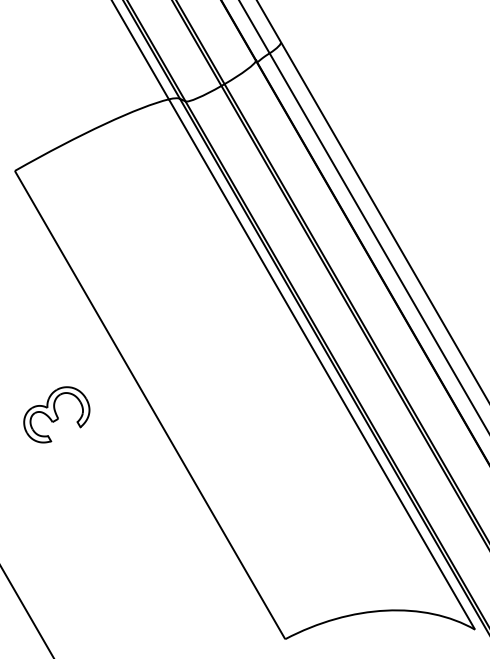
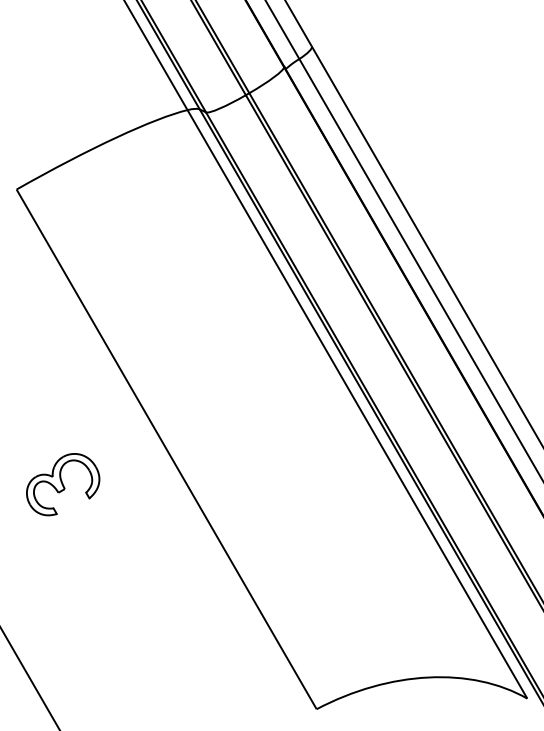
part: (56, 414) -> (62, 484), moved

